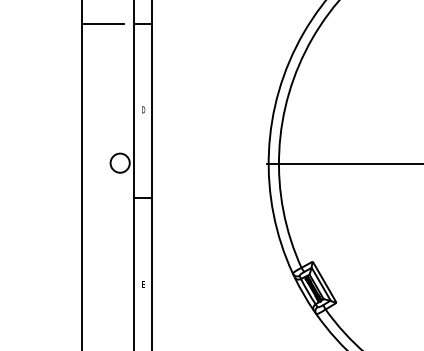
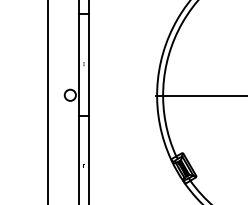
line: (101, 23) -> (59, 13), removed

